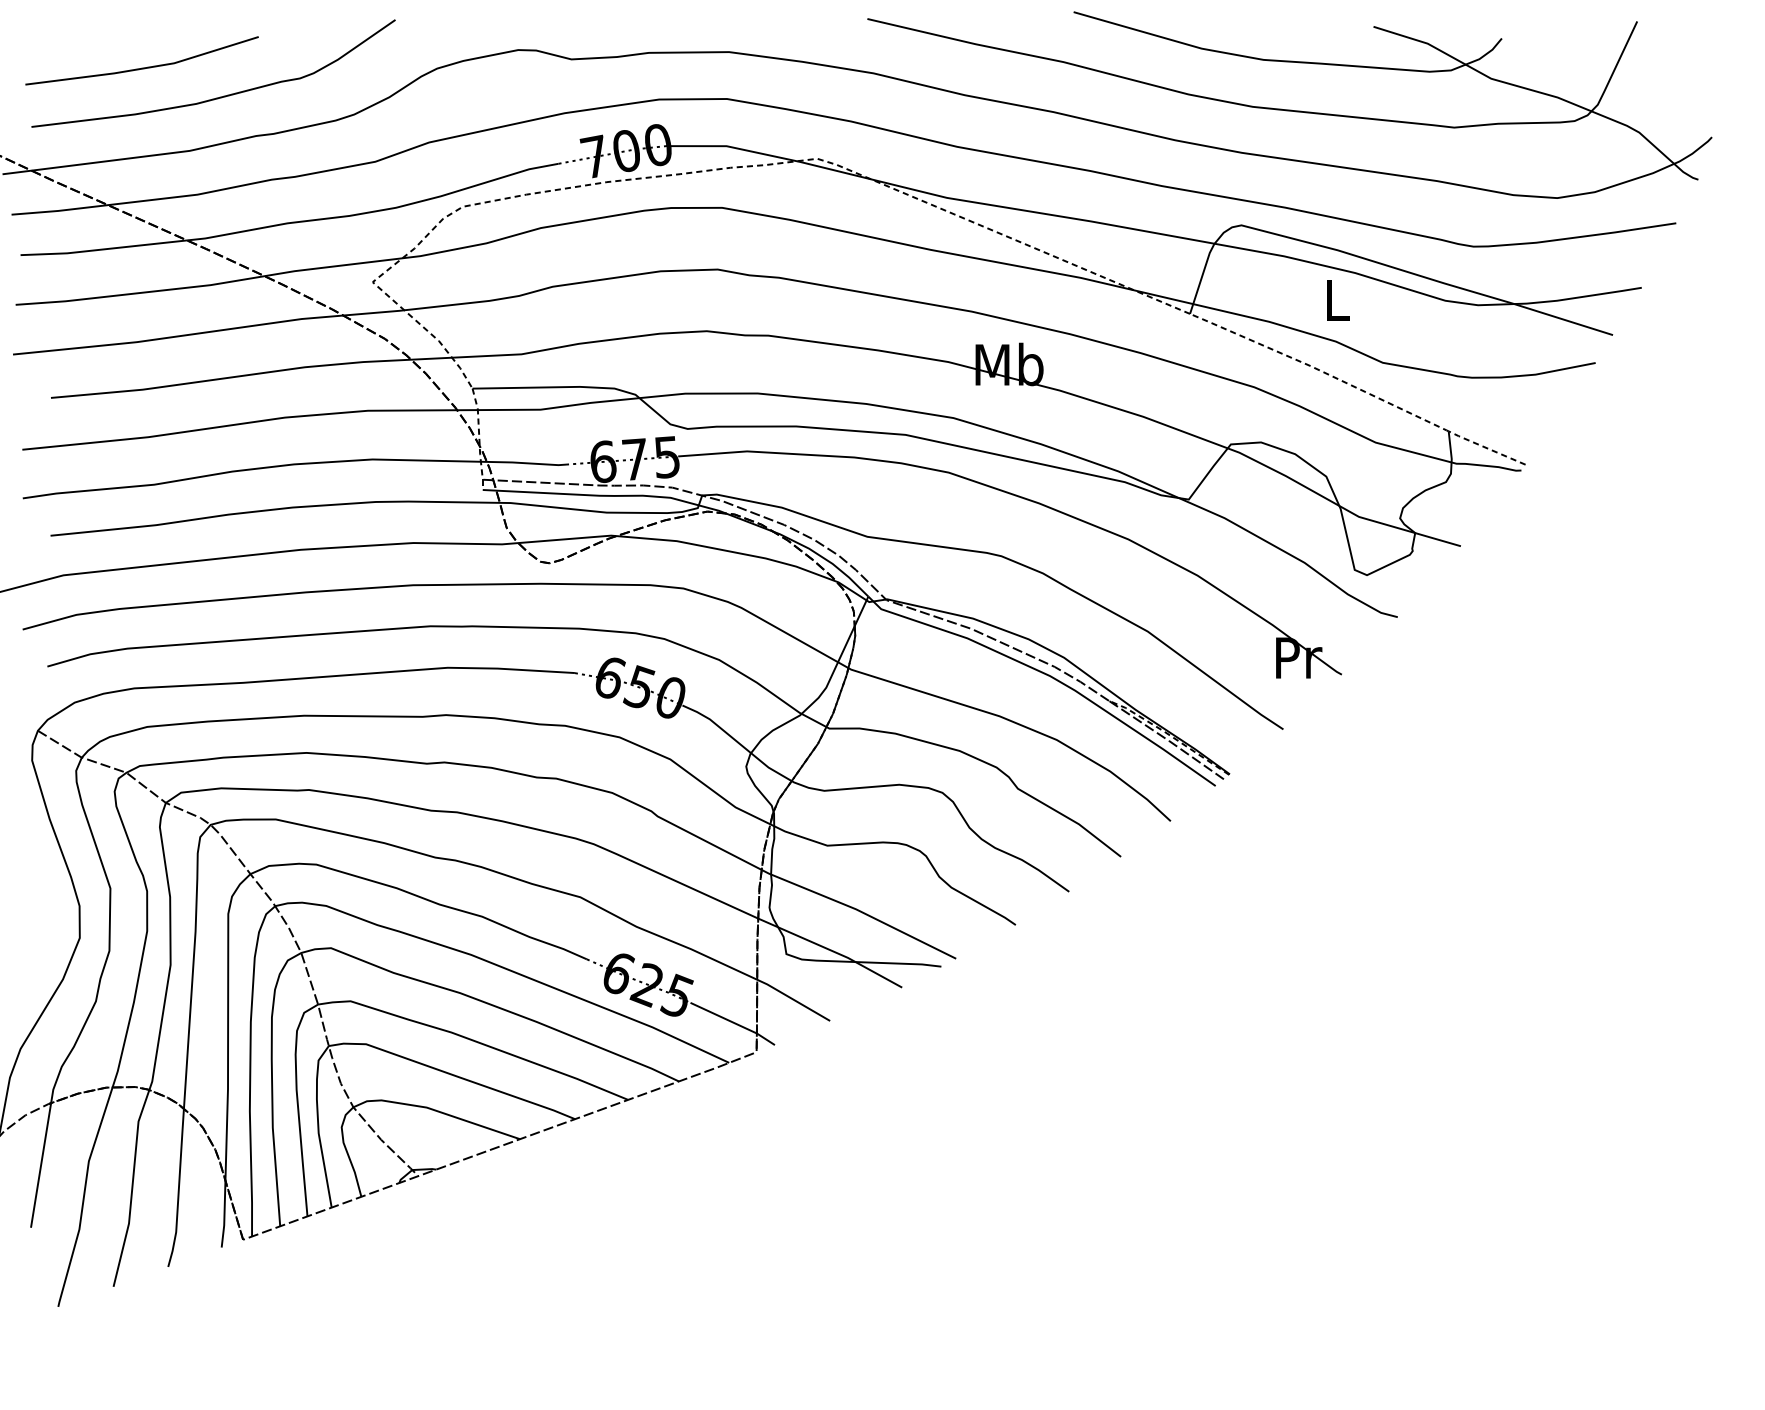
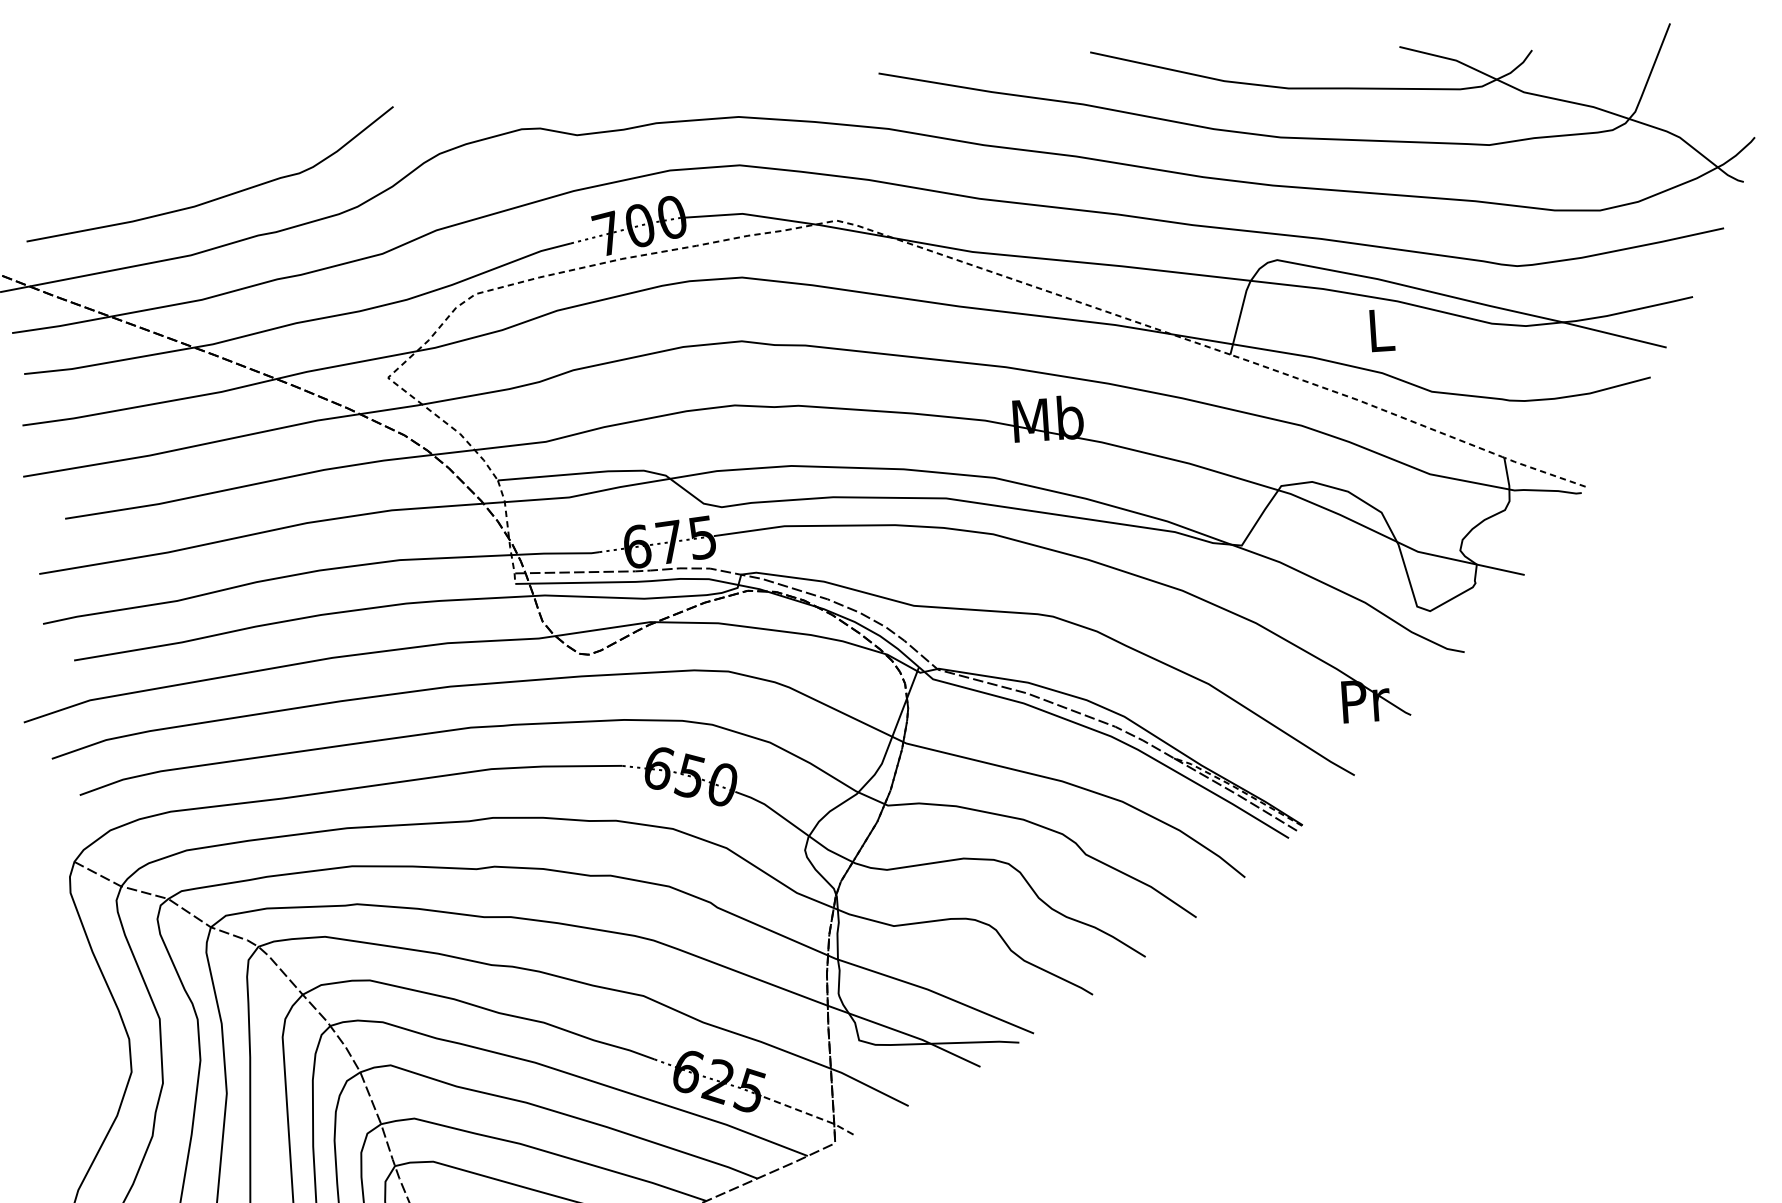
line: (141, 67) -> (135, 172), removed
line: (733, 1022) -> (809, 1114), solid -> dashed

